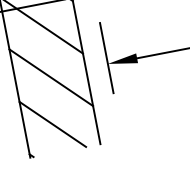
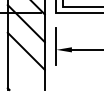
line: (52, 123) -> (22, 74), removed

